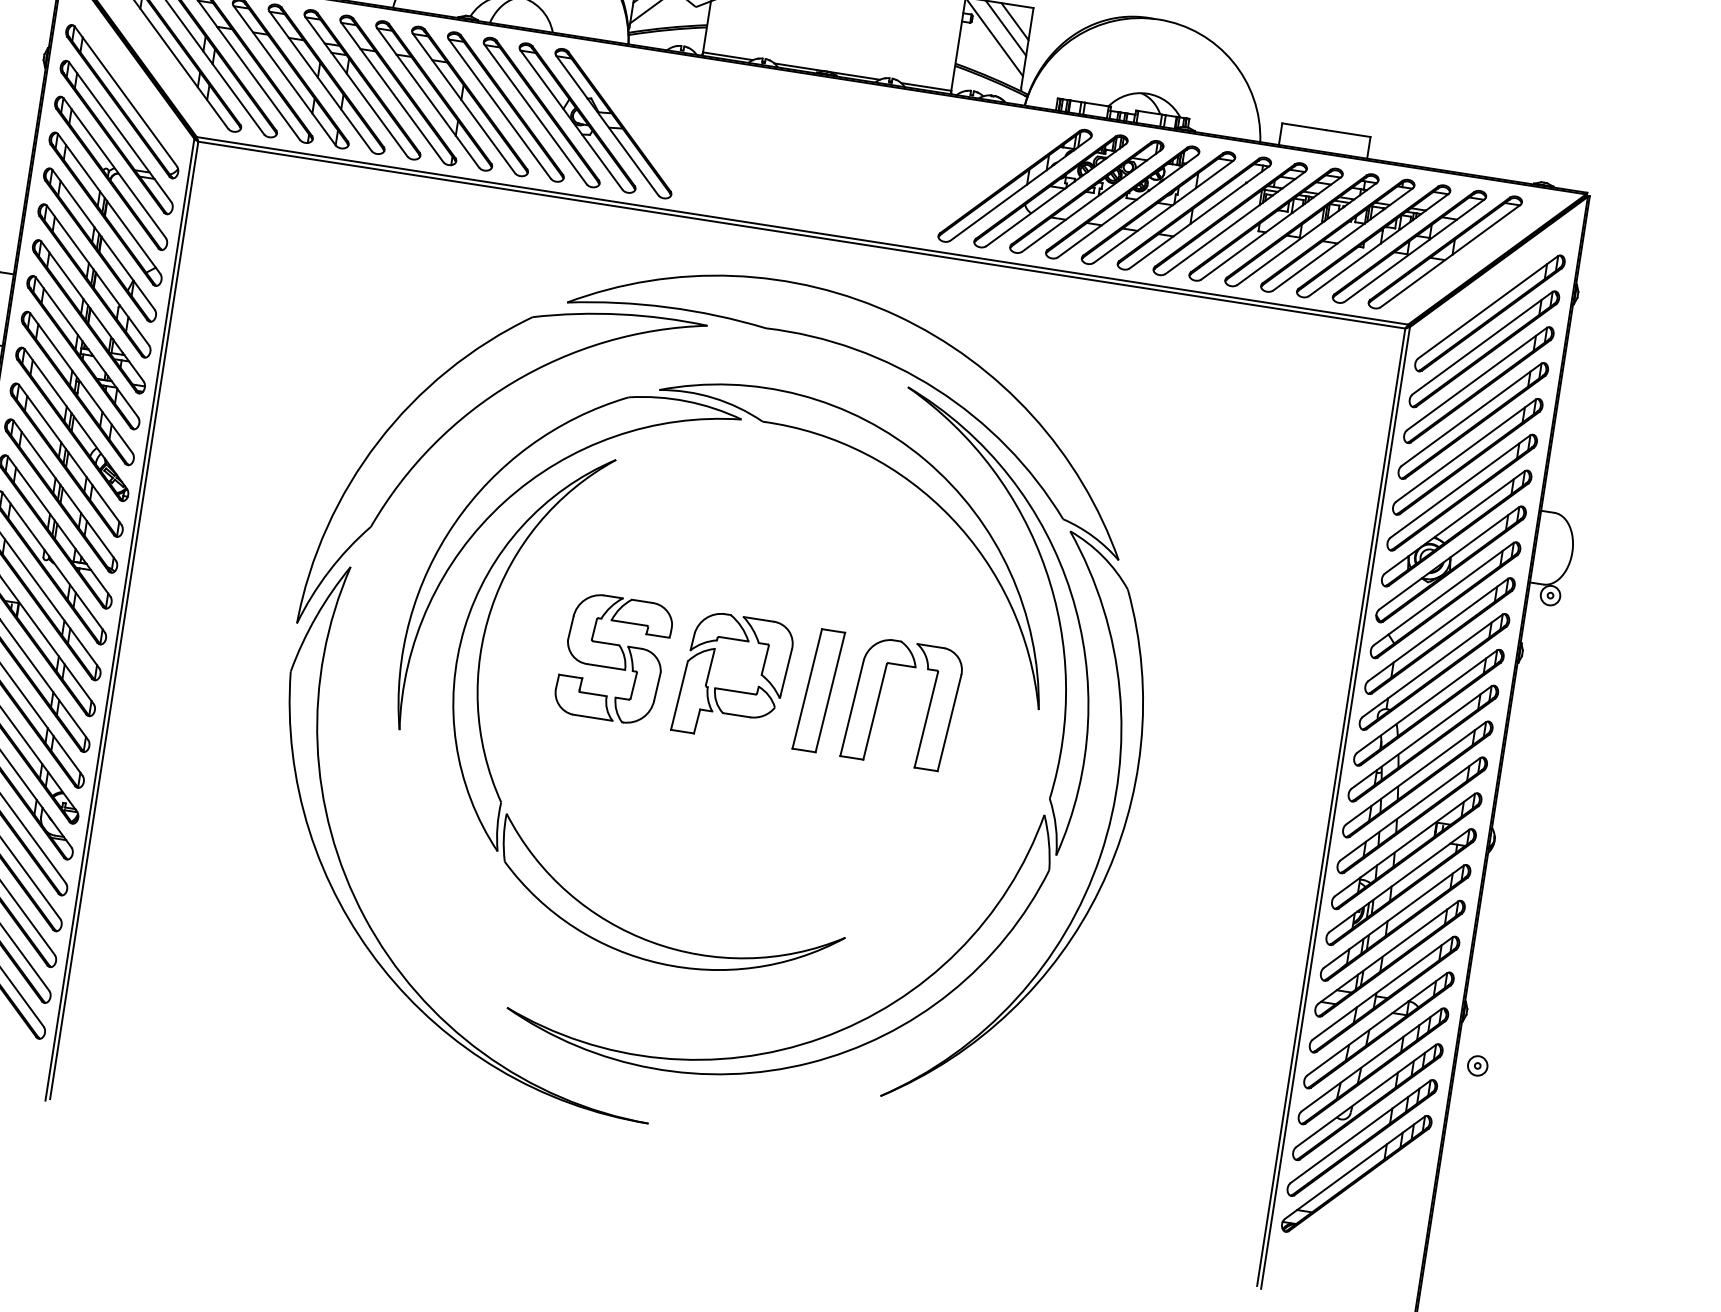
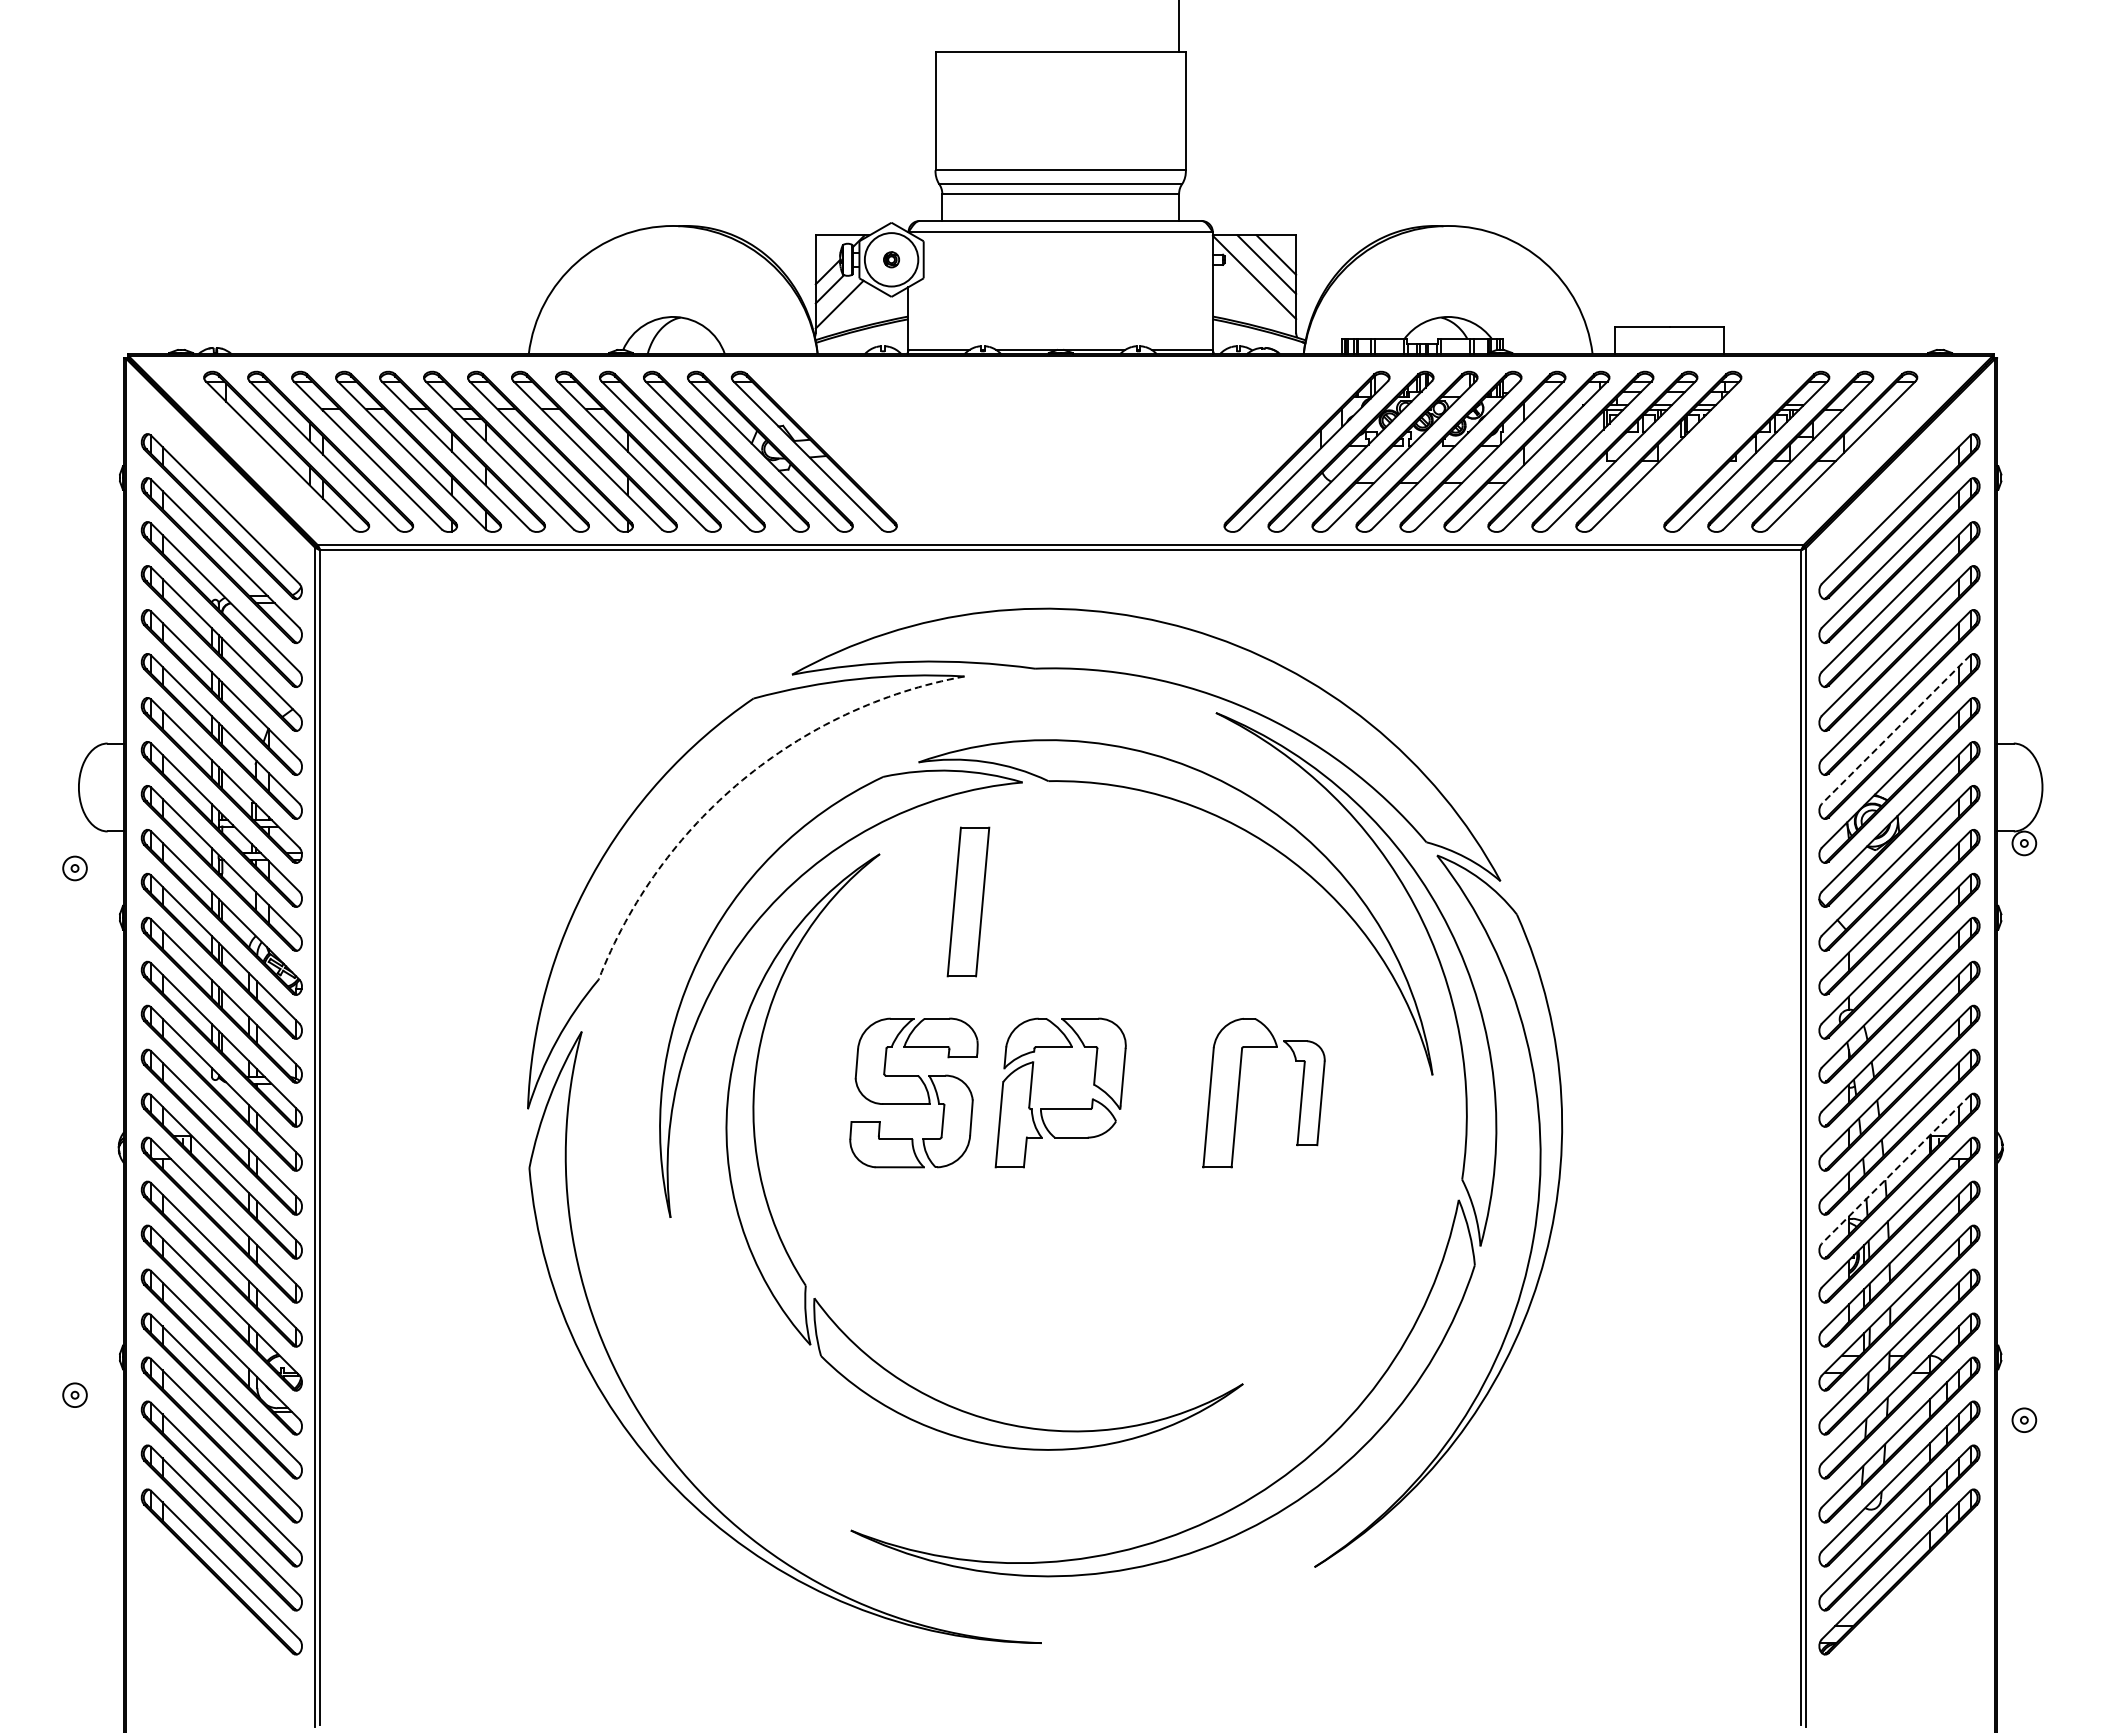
part: (1337, 235) -> (1702, 451), removed
arc: (513, 382) -> (742, 780), solid -> dashed
line: (1460, 486) -> (1896, 729), solid -> dashed
part: (818, 690) -> (968, 901), moved
part: (932, 708) -> (1304, 1093), size x0.7
line: (1405, 845) -> (1896, 1169), solid -> dashed

